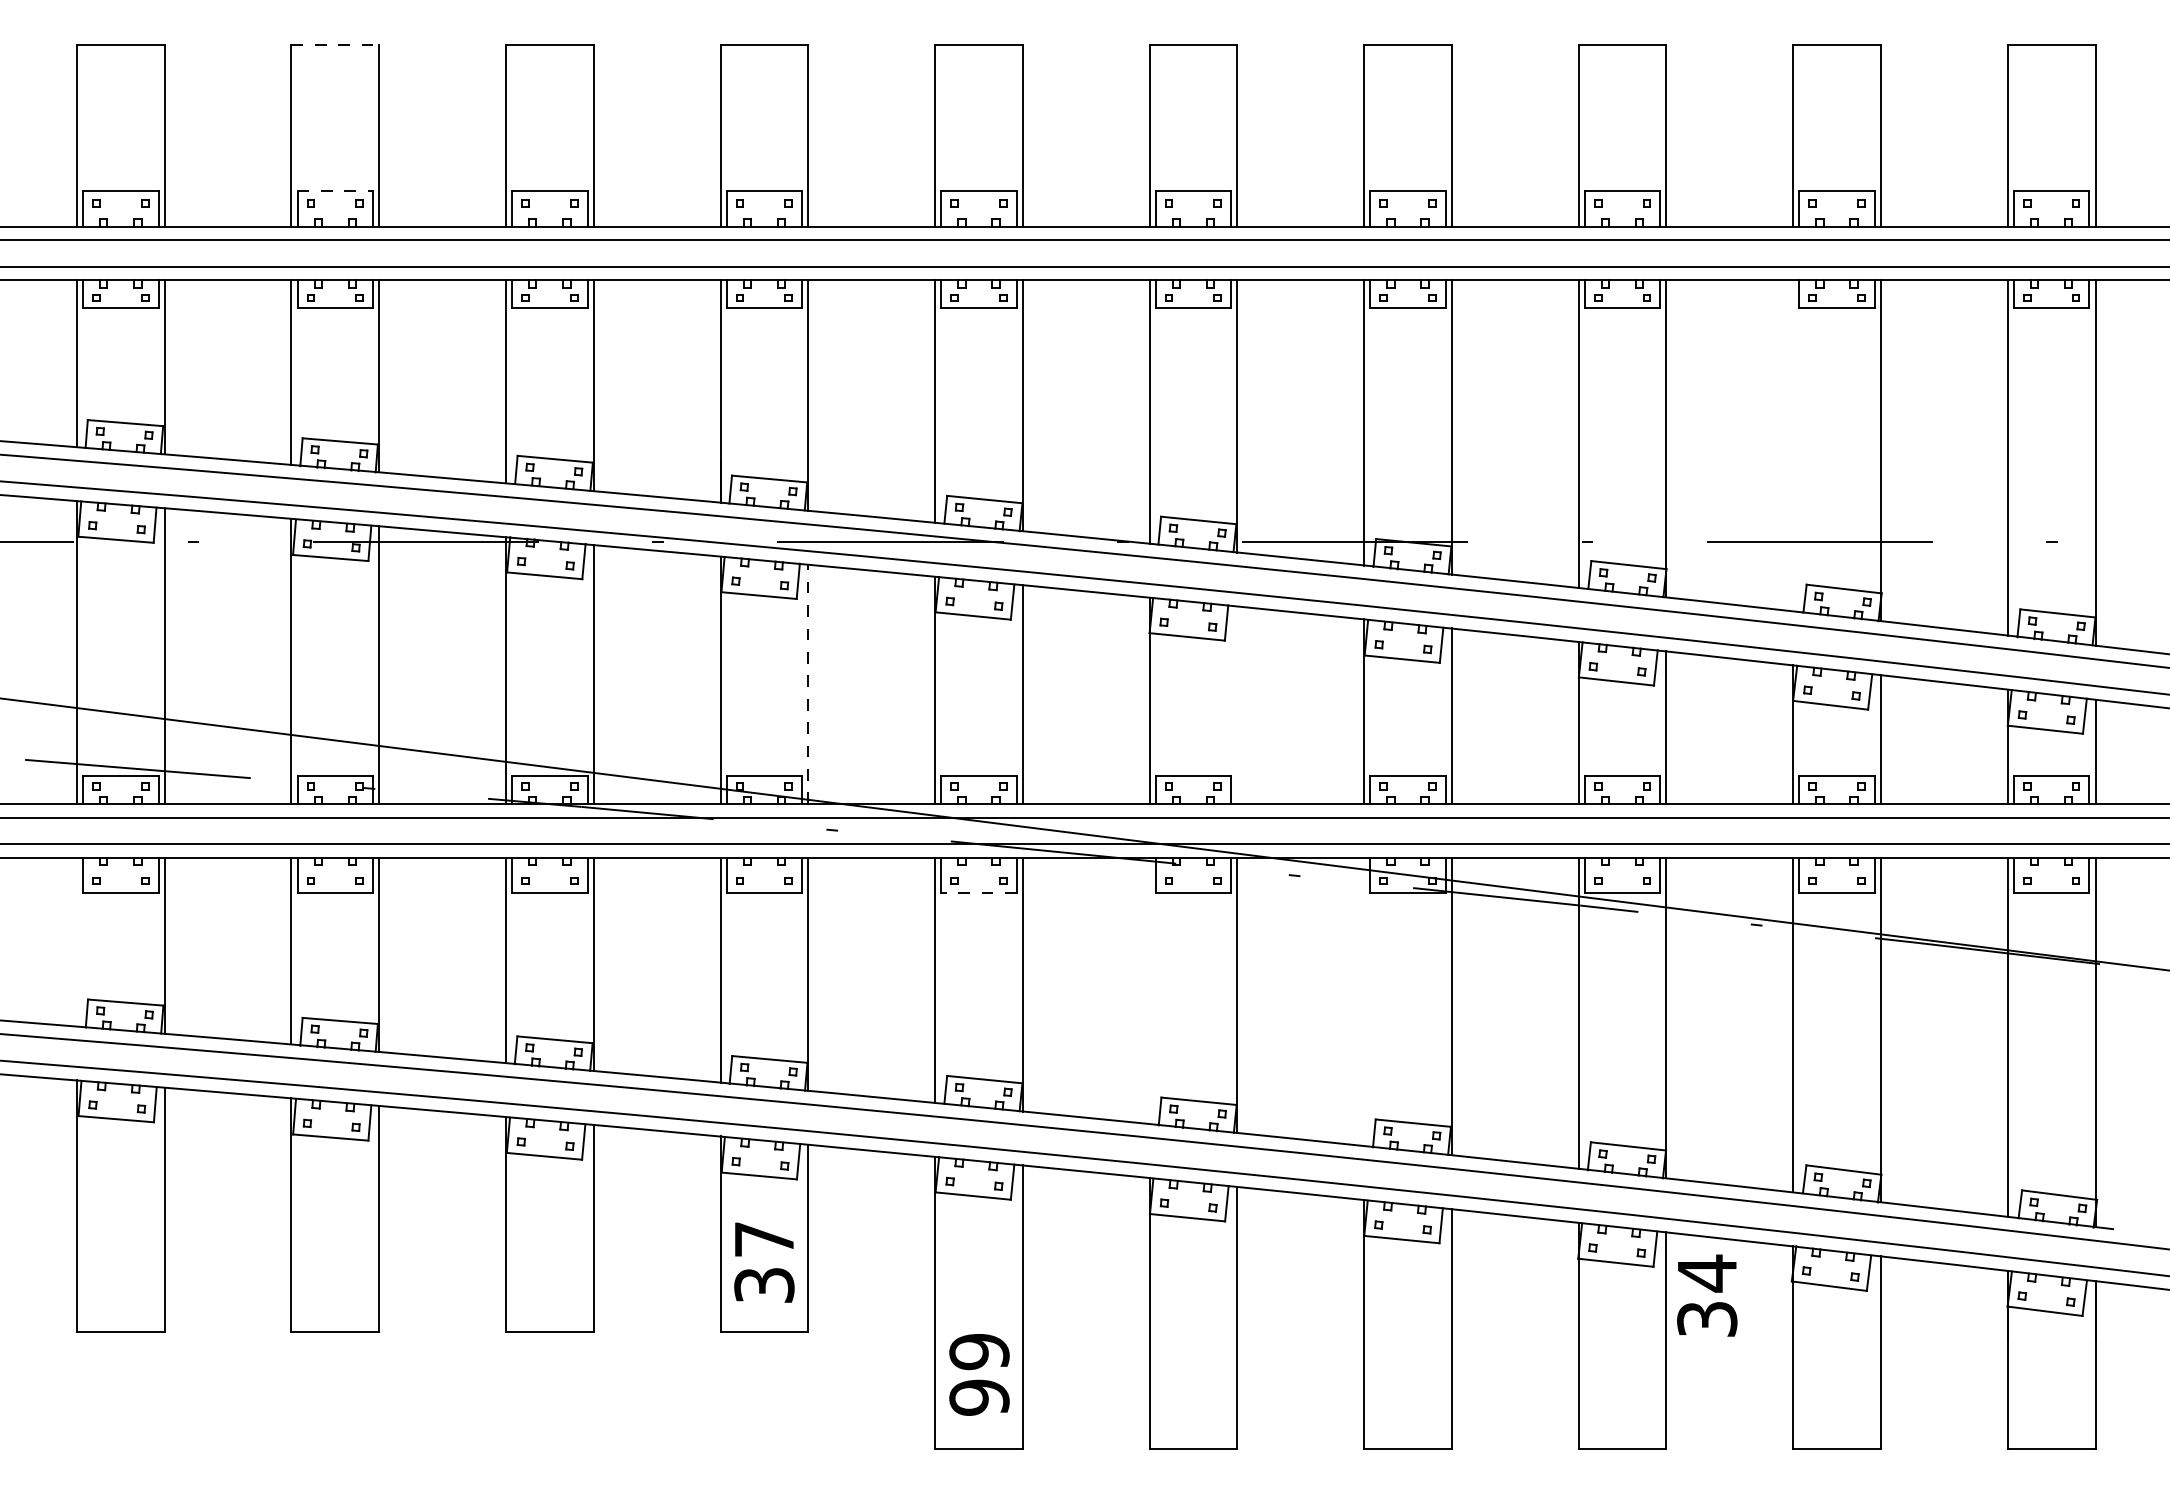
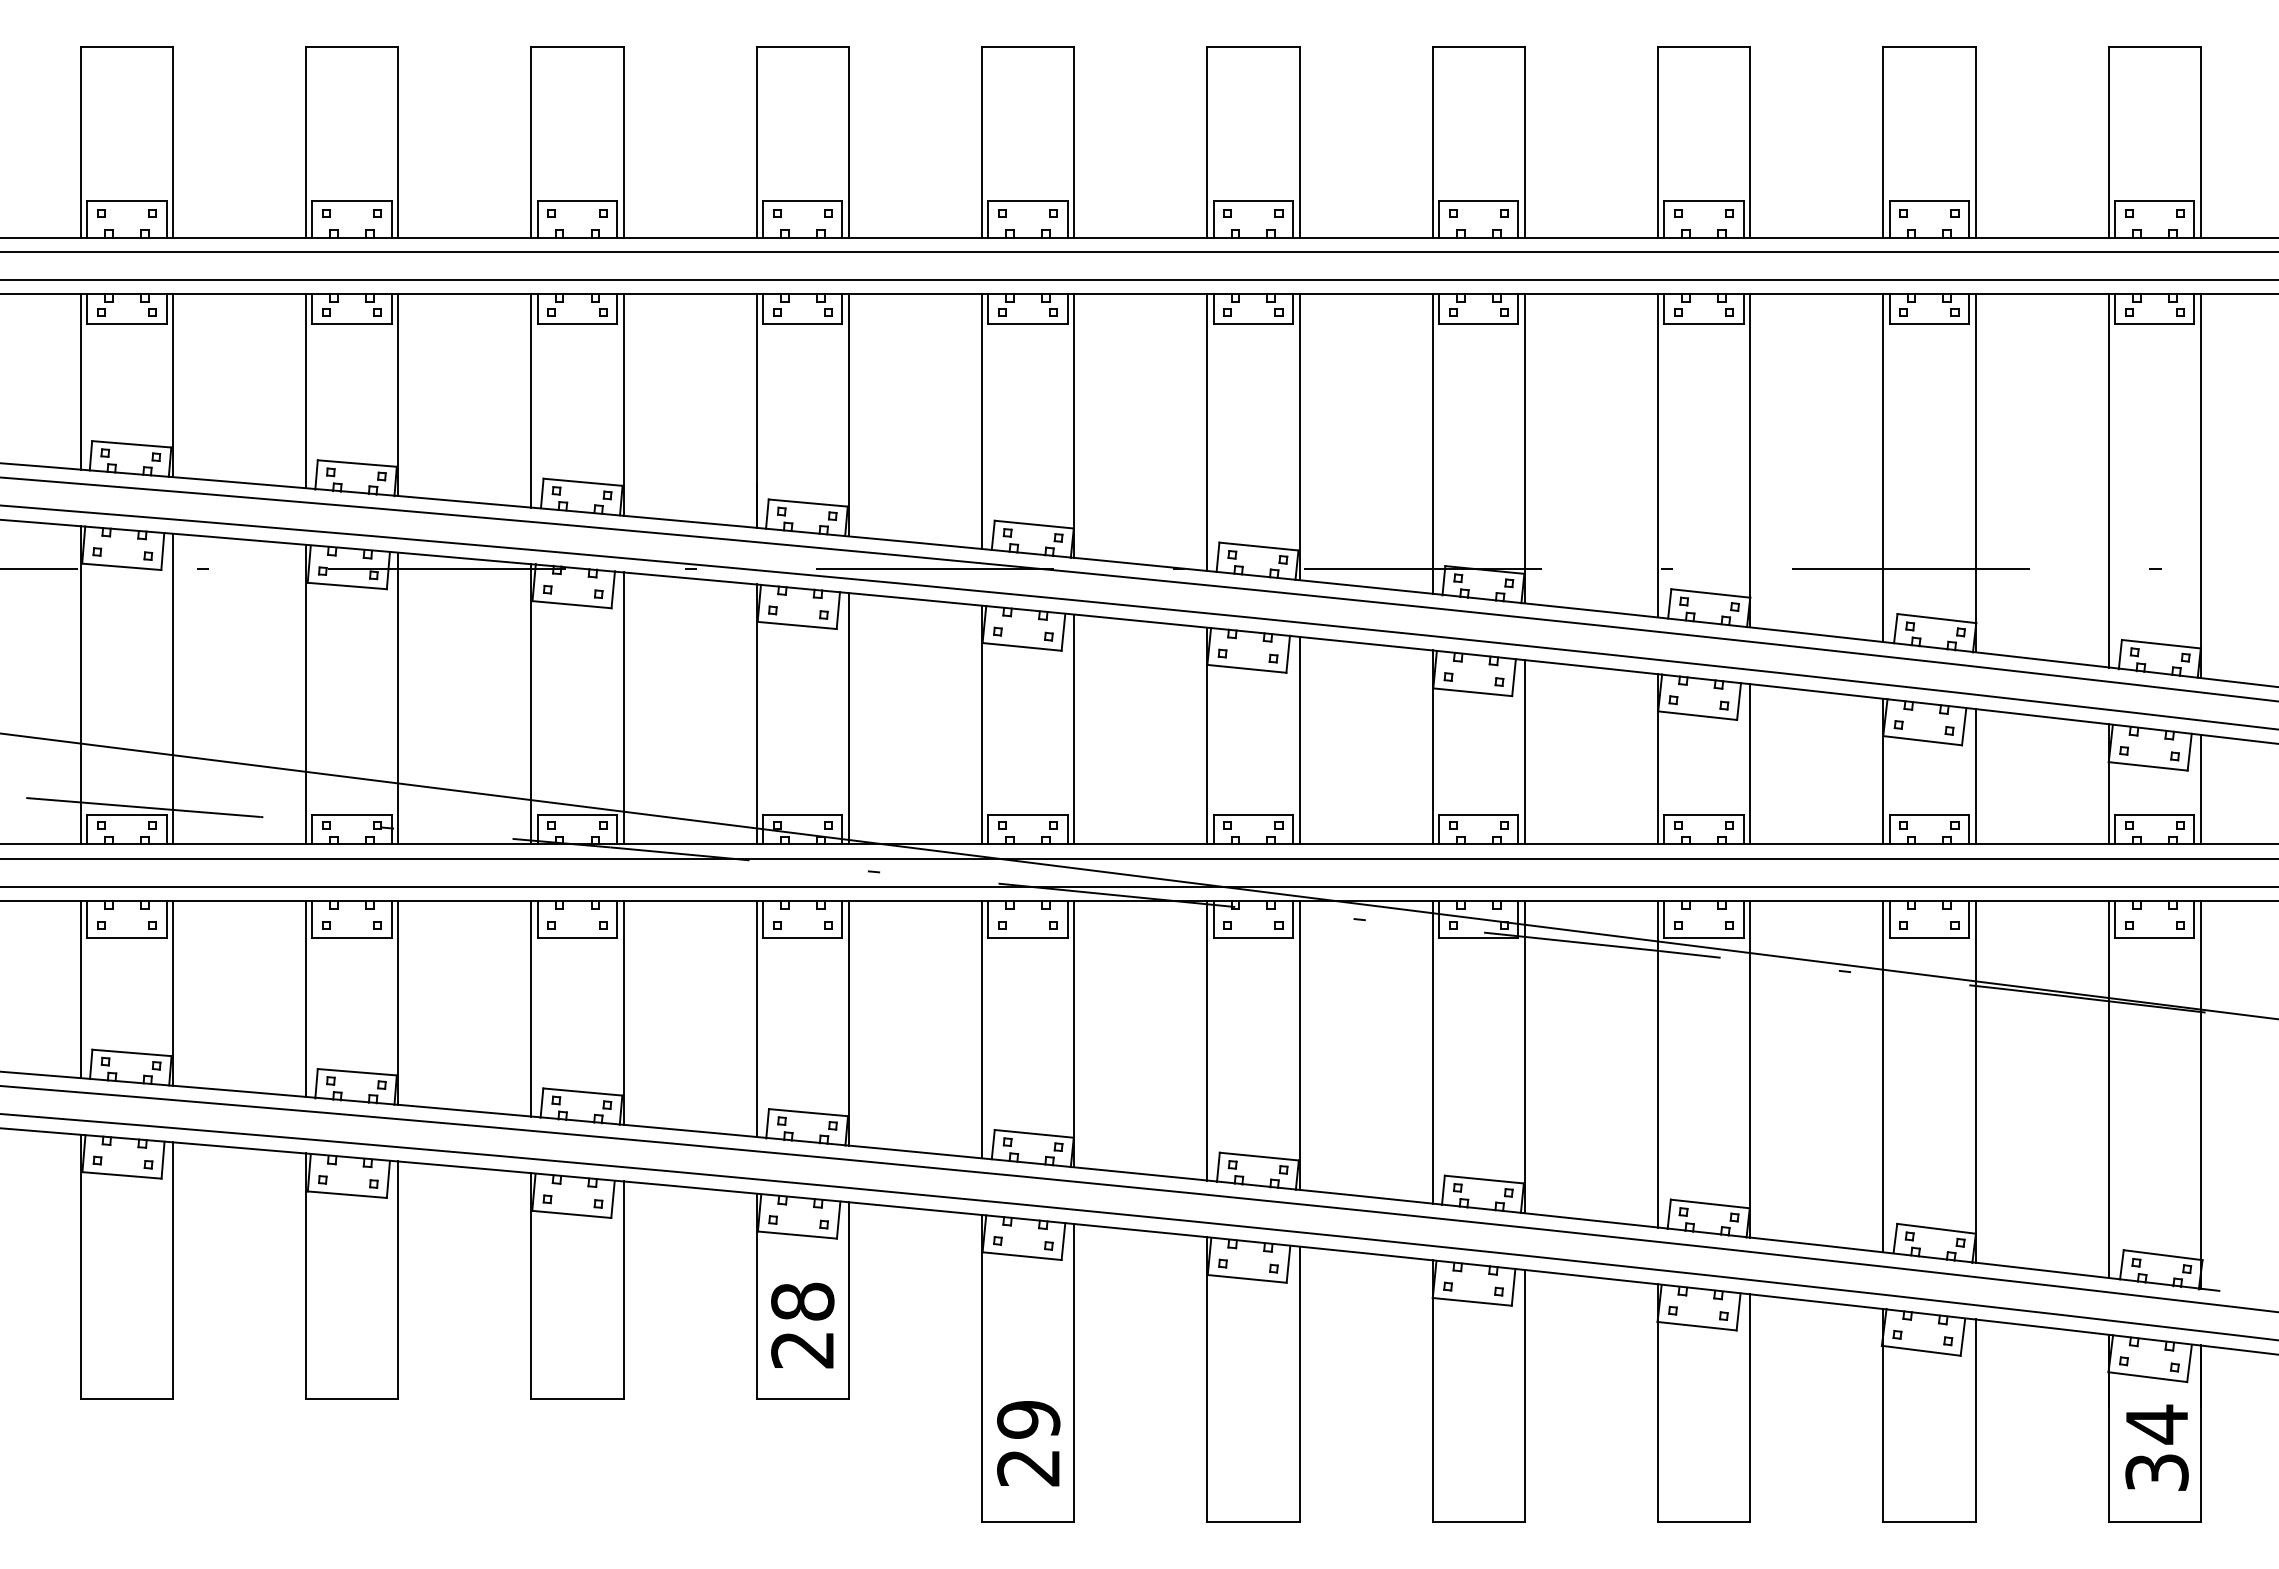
line: (335, 45) -> (352, 47), dashed -> solid
line: (335, 190) -> (352, 200), dashed -> solid
line: (1793, 446) -> (1883, 468), added
line: (807, 684) -> (848, 718), dashed -> solid
line: (1237, 705) -> (1299, 740), added
line: (979, 892) -> (1028, 937), dashed -> solid
line: (76, 942) -> (80, 989), added
line: (1149, 990) -> (1207, 1040), added
line: (1363, 1001) -> (1432, 1051), added
text: (764, 1262) -> (802, 1325), 37 -> 28
text: (1706, 1295) -> (2156, 1447), moved
text: (979, 1398) -> (1028, 1468), 99 -> 29

